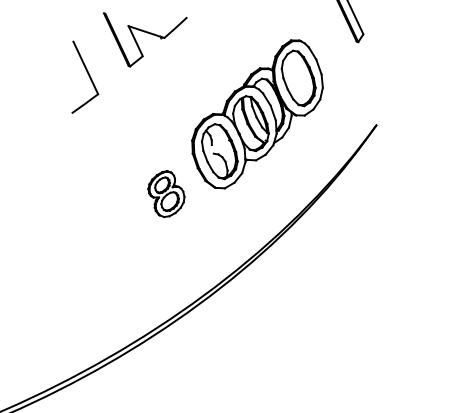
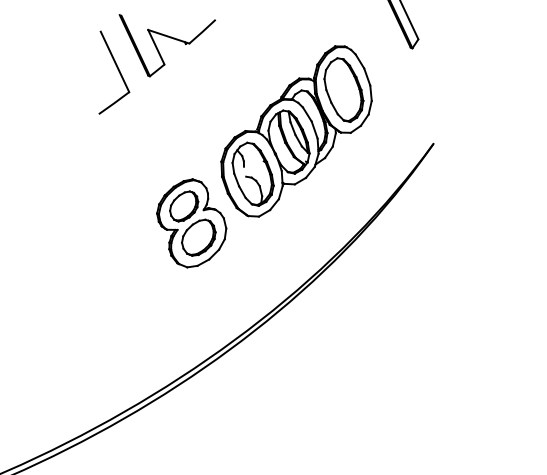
part: (85, 76) -> (114, 71), moved
part: (166, 193) -> (191, 222), size x1.67

